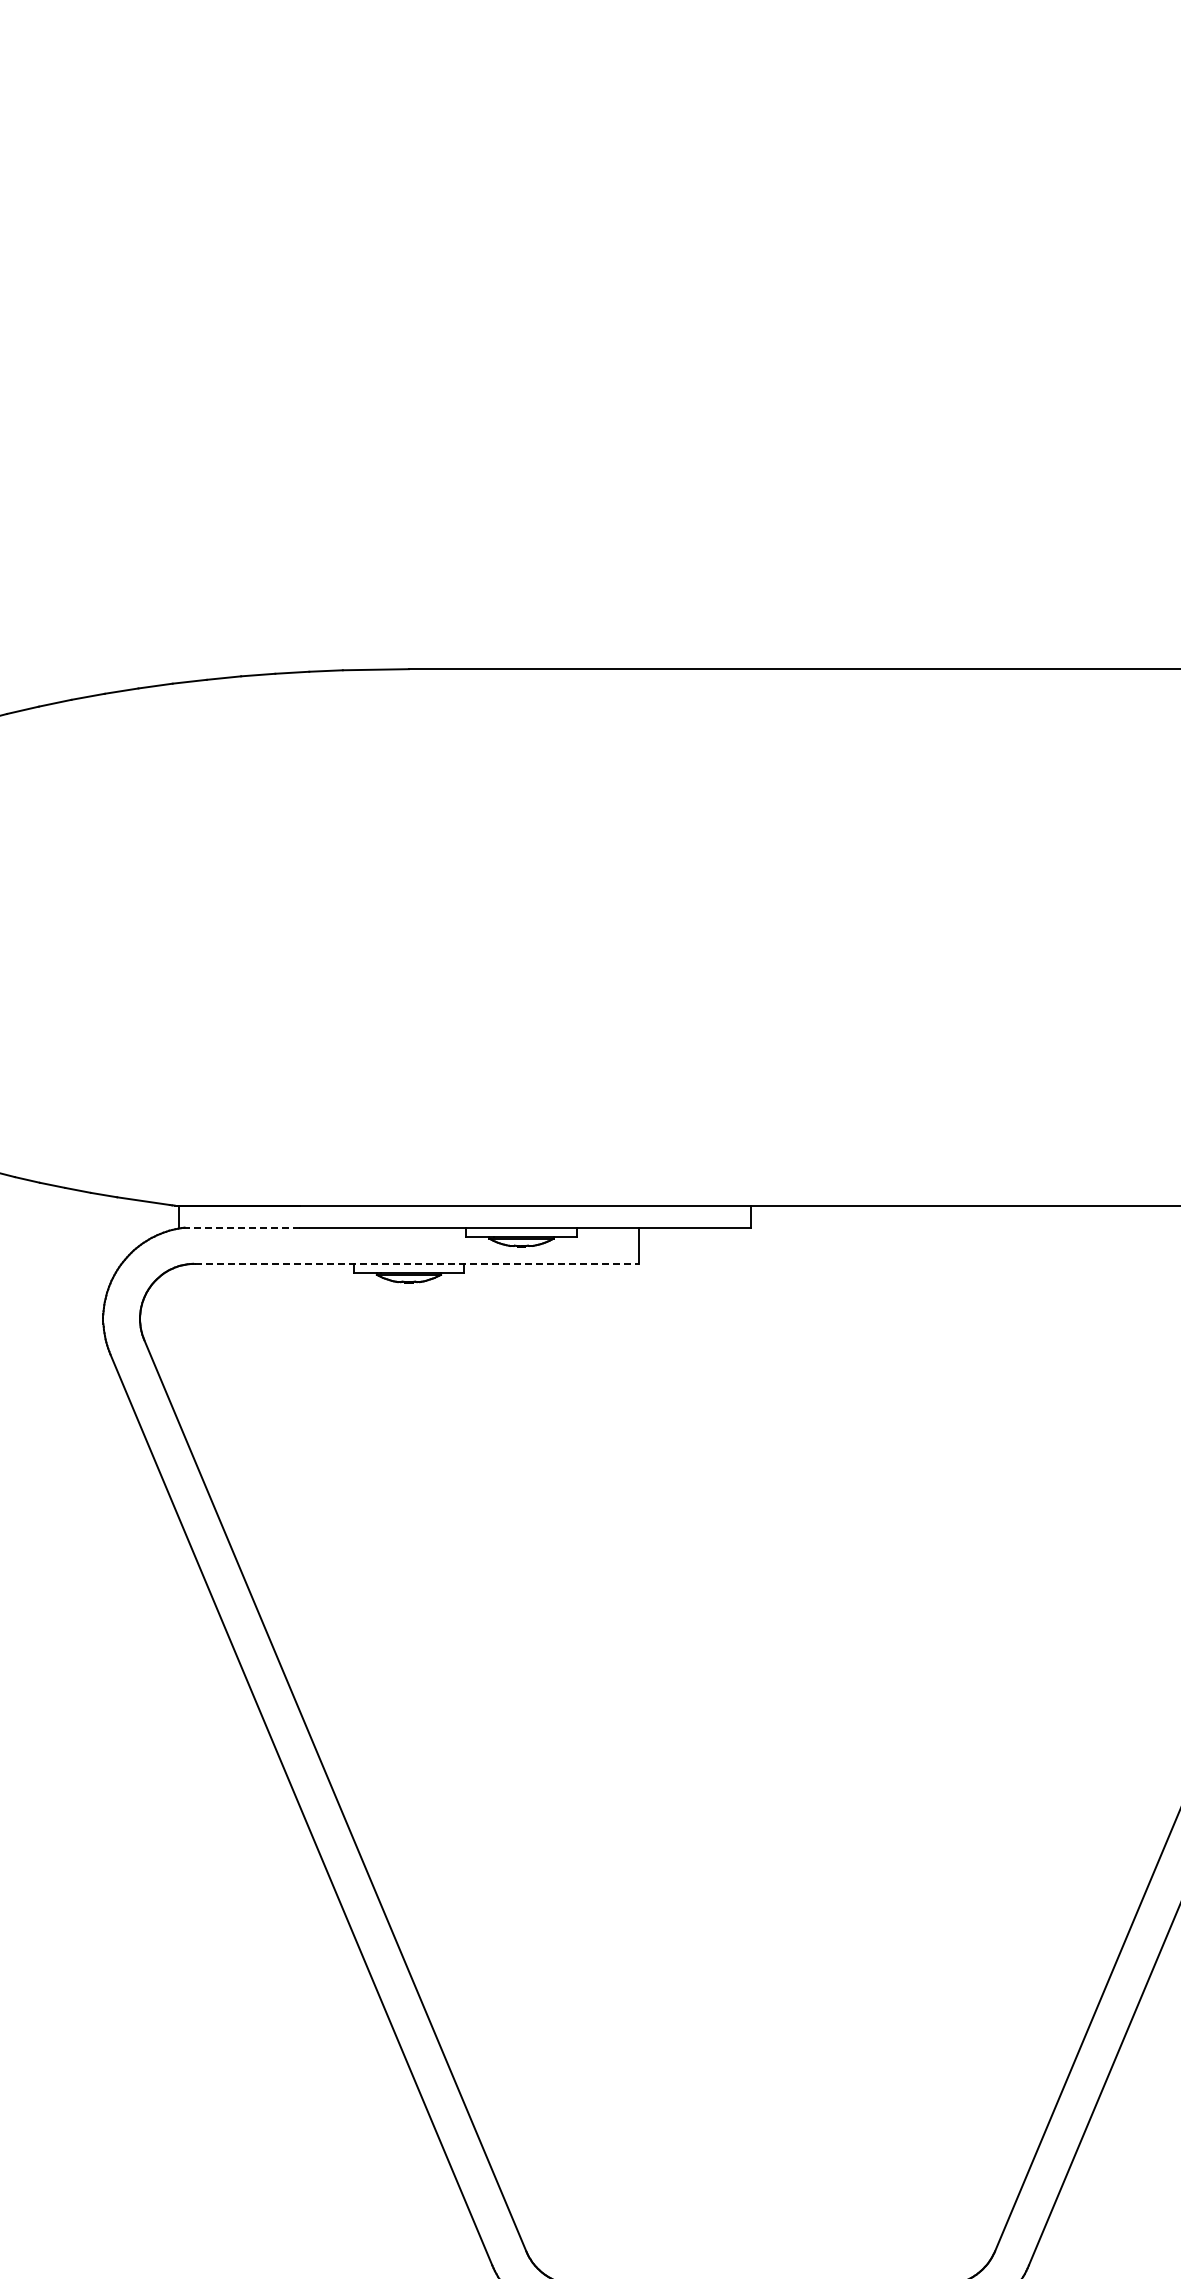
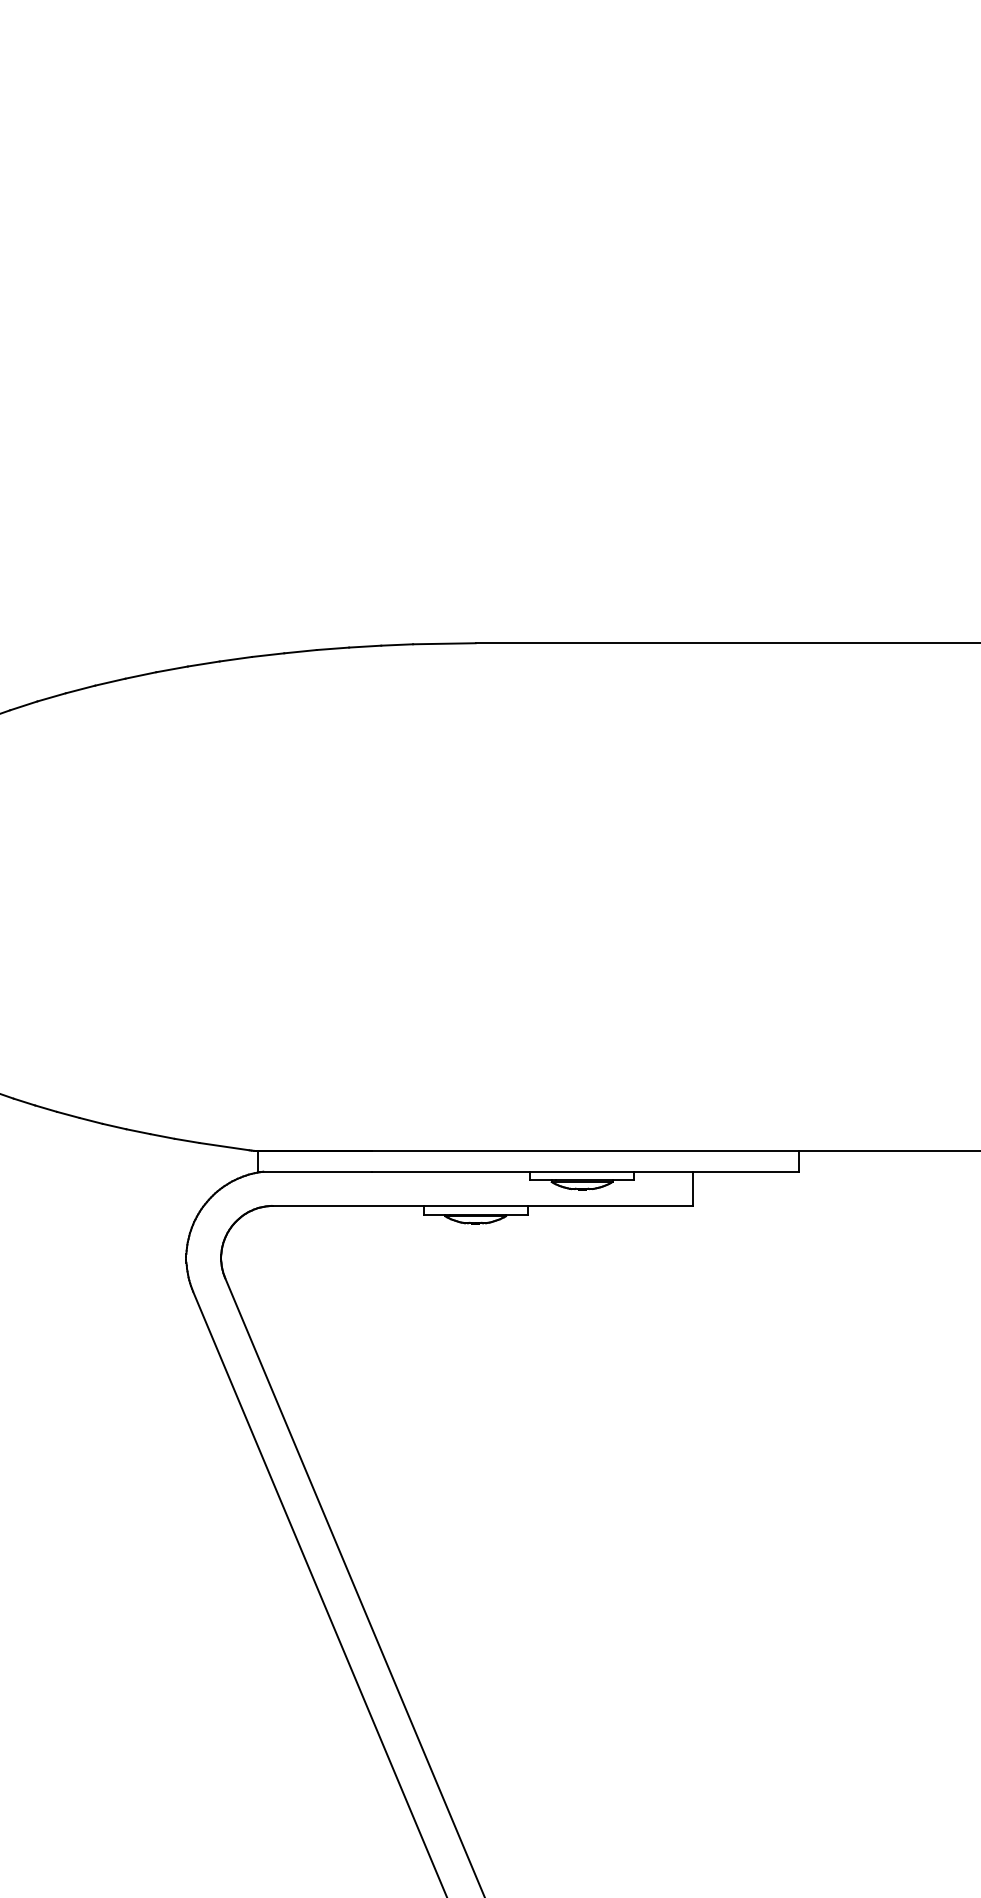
line: (239, 1227) -> (315, 1171), dashed -> solid
line: (416, 1263) -> (482, 1205), dashed -> solid

